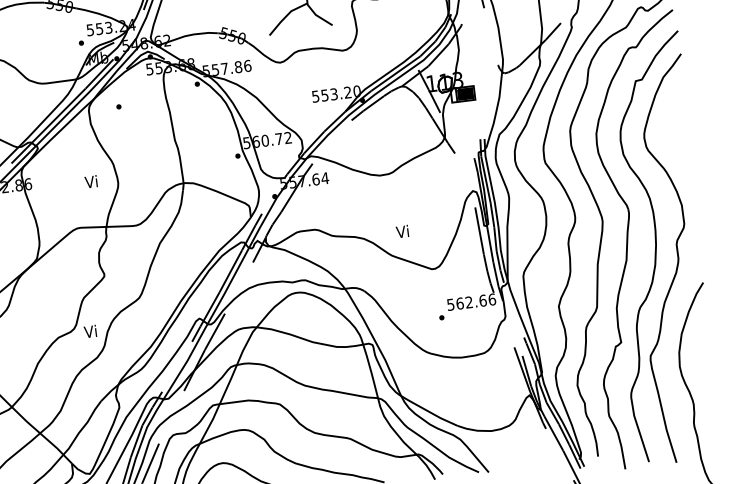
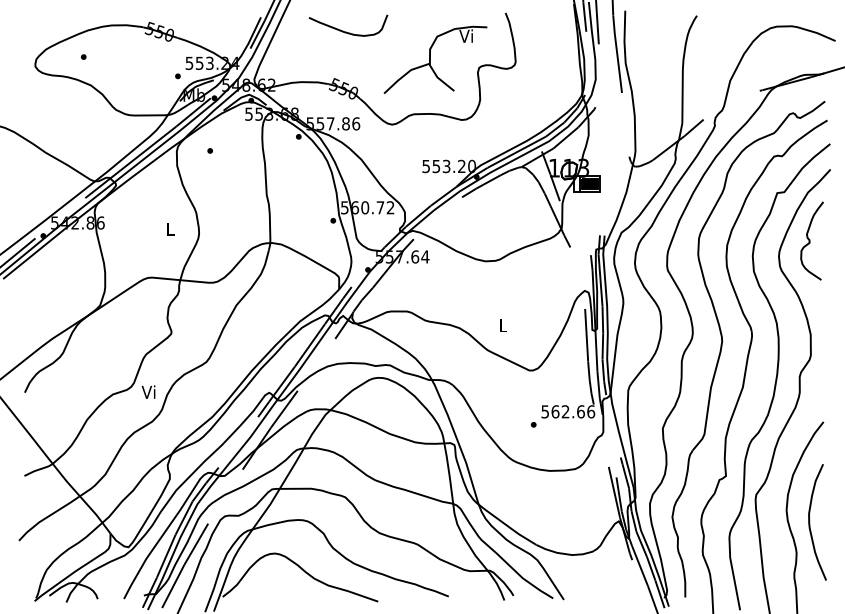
curve: (671, 120) -> (810, 240), added
text: (90, 181) -> (169, 228), Vi -> L
text: (402, 231) -> (502, 325), Vi -> L
curve: (702, 374) -> (810, 522), added

